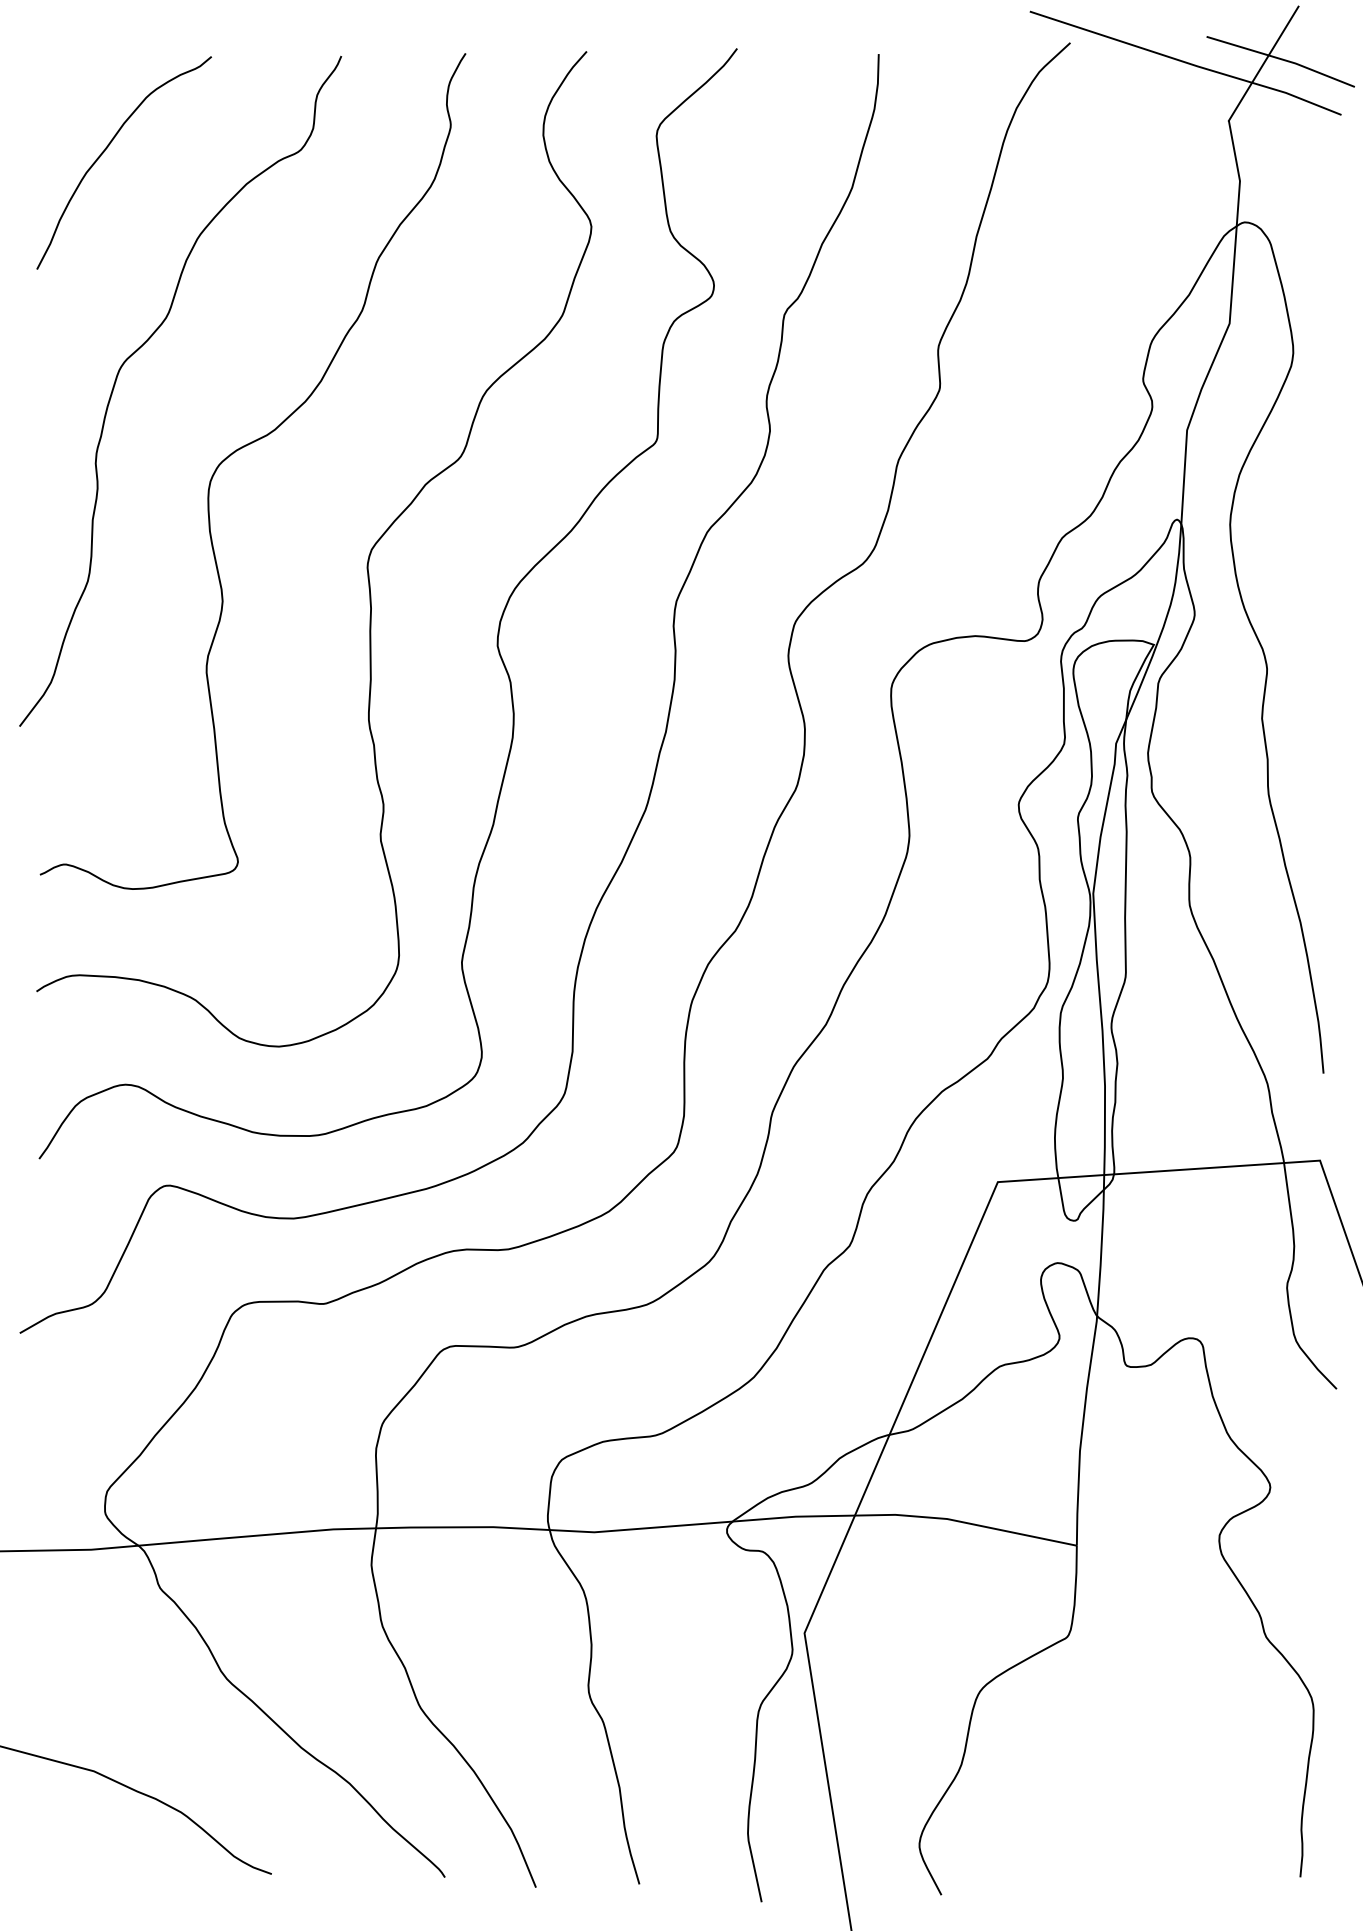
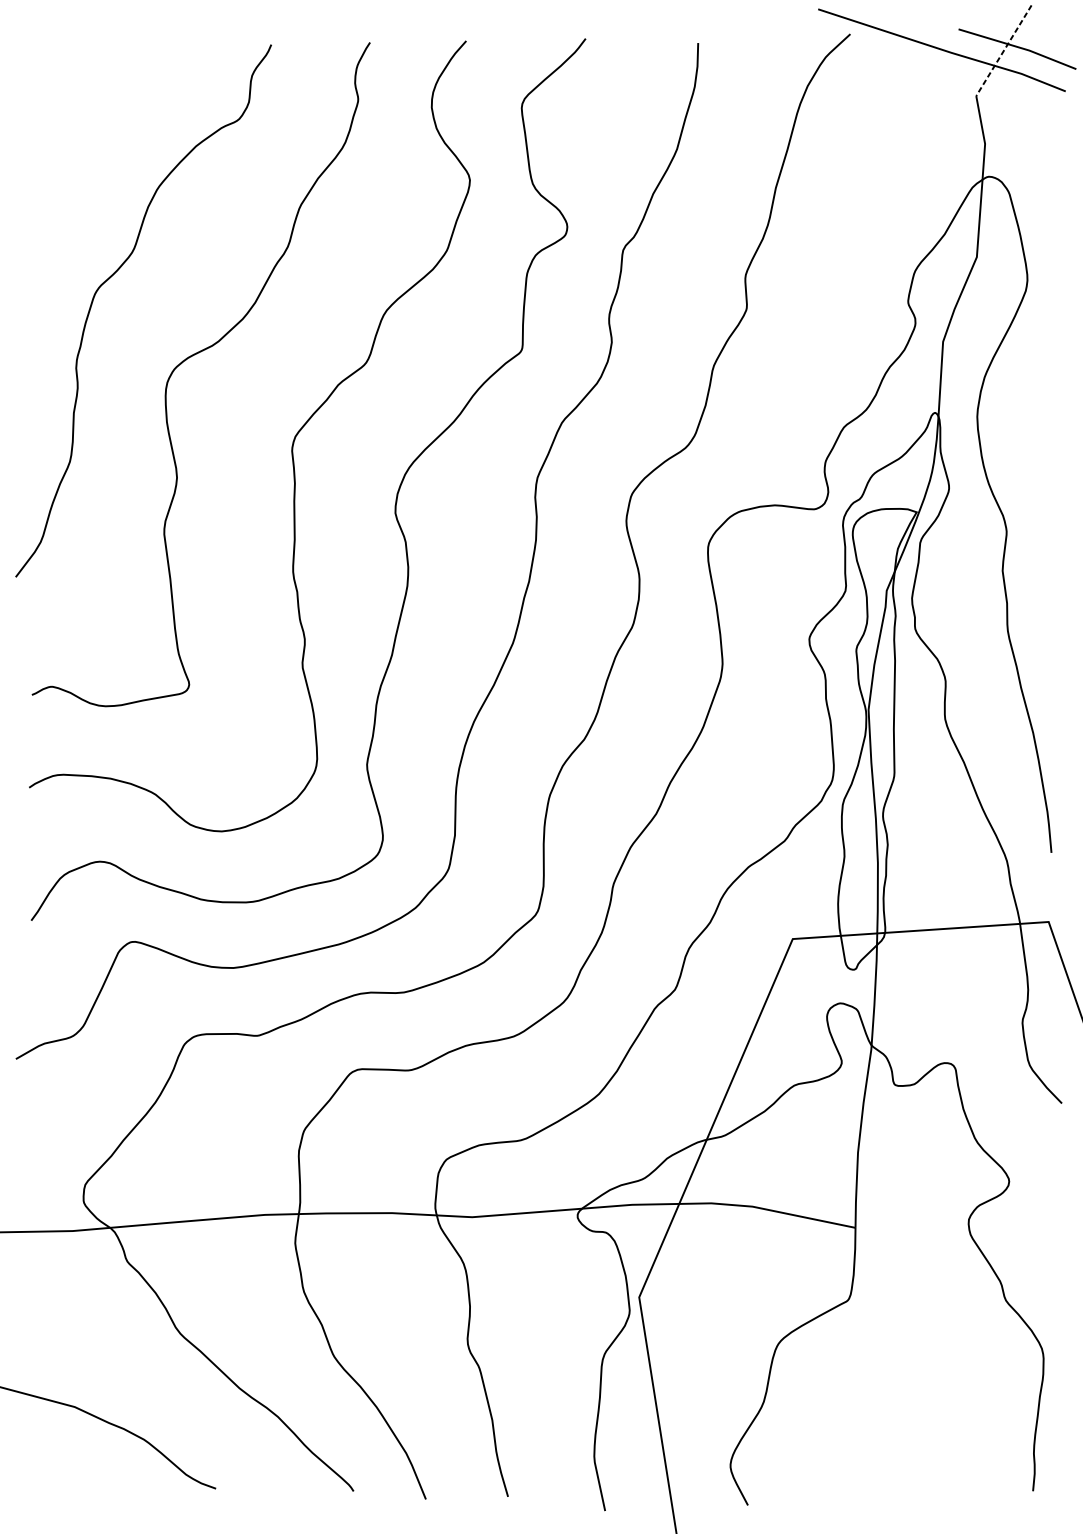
line: (1263, 63) -> (1003, 50), solid -> dashed
curve: (108, 147) -> (86, 117), removed

